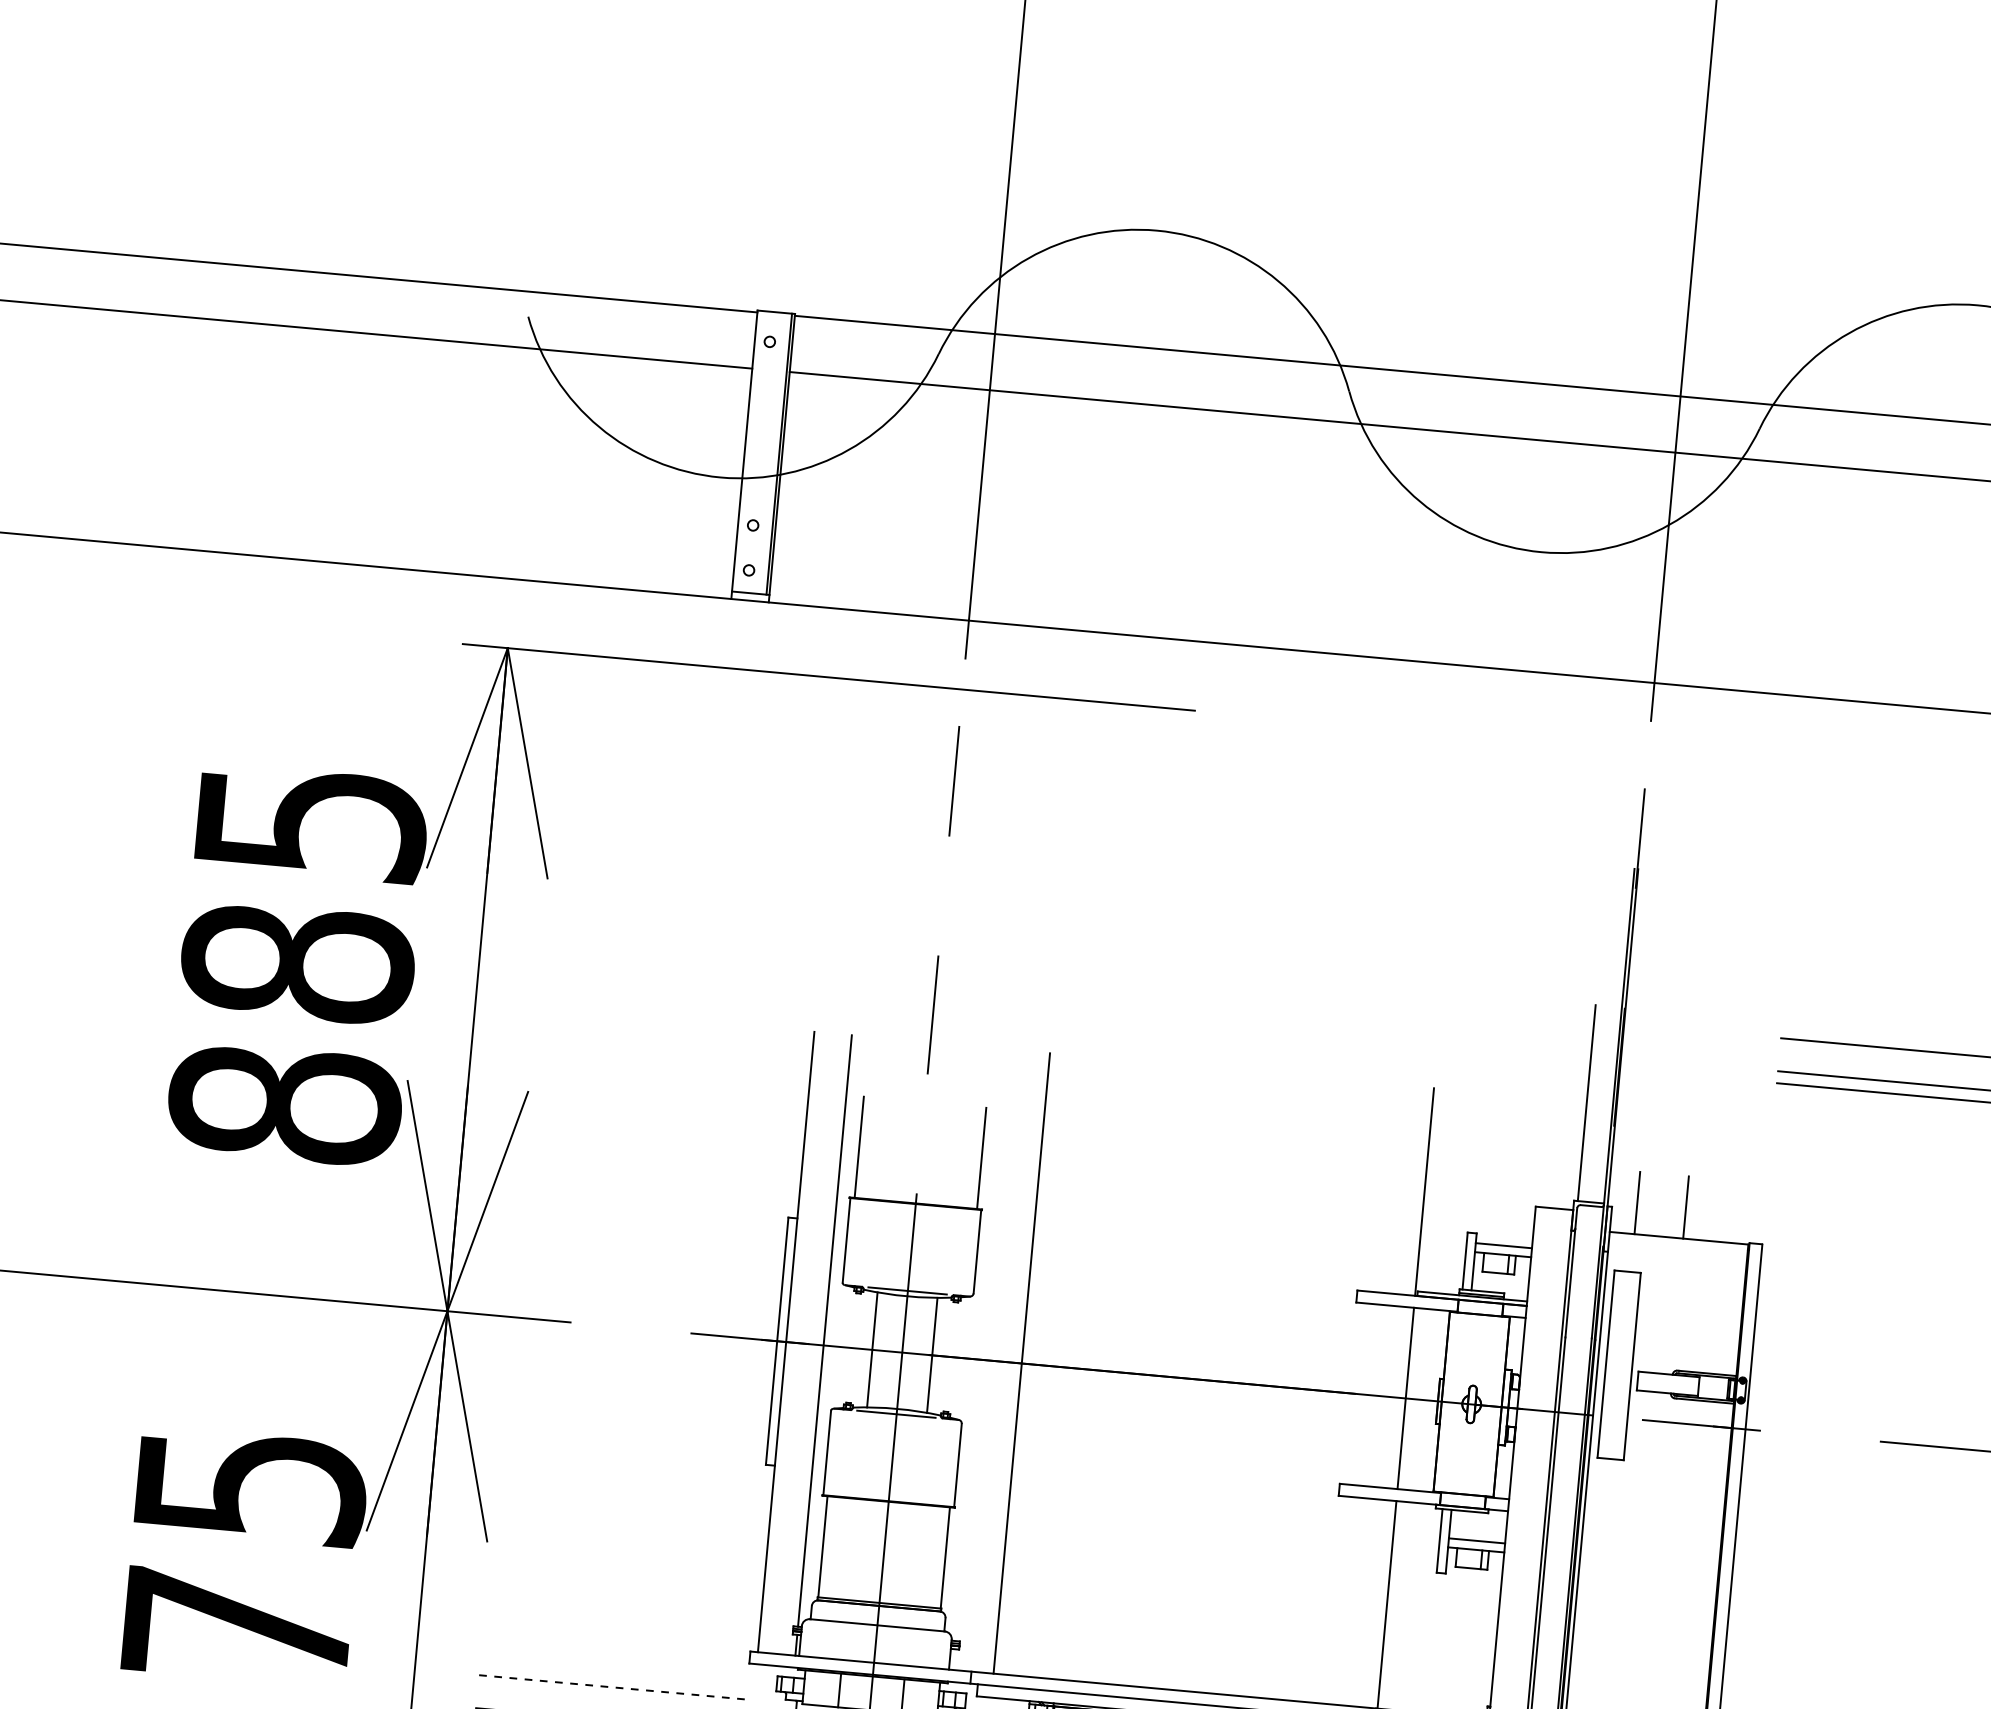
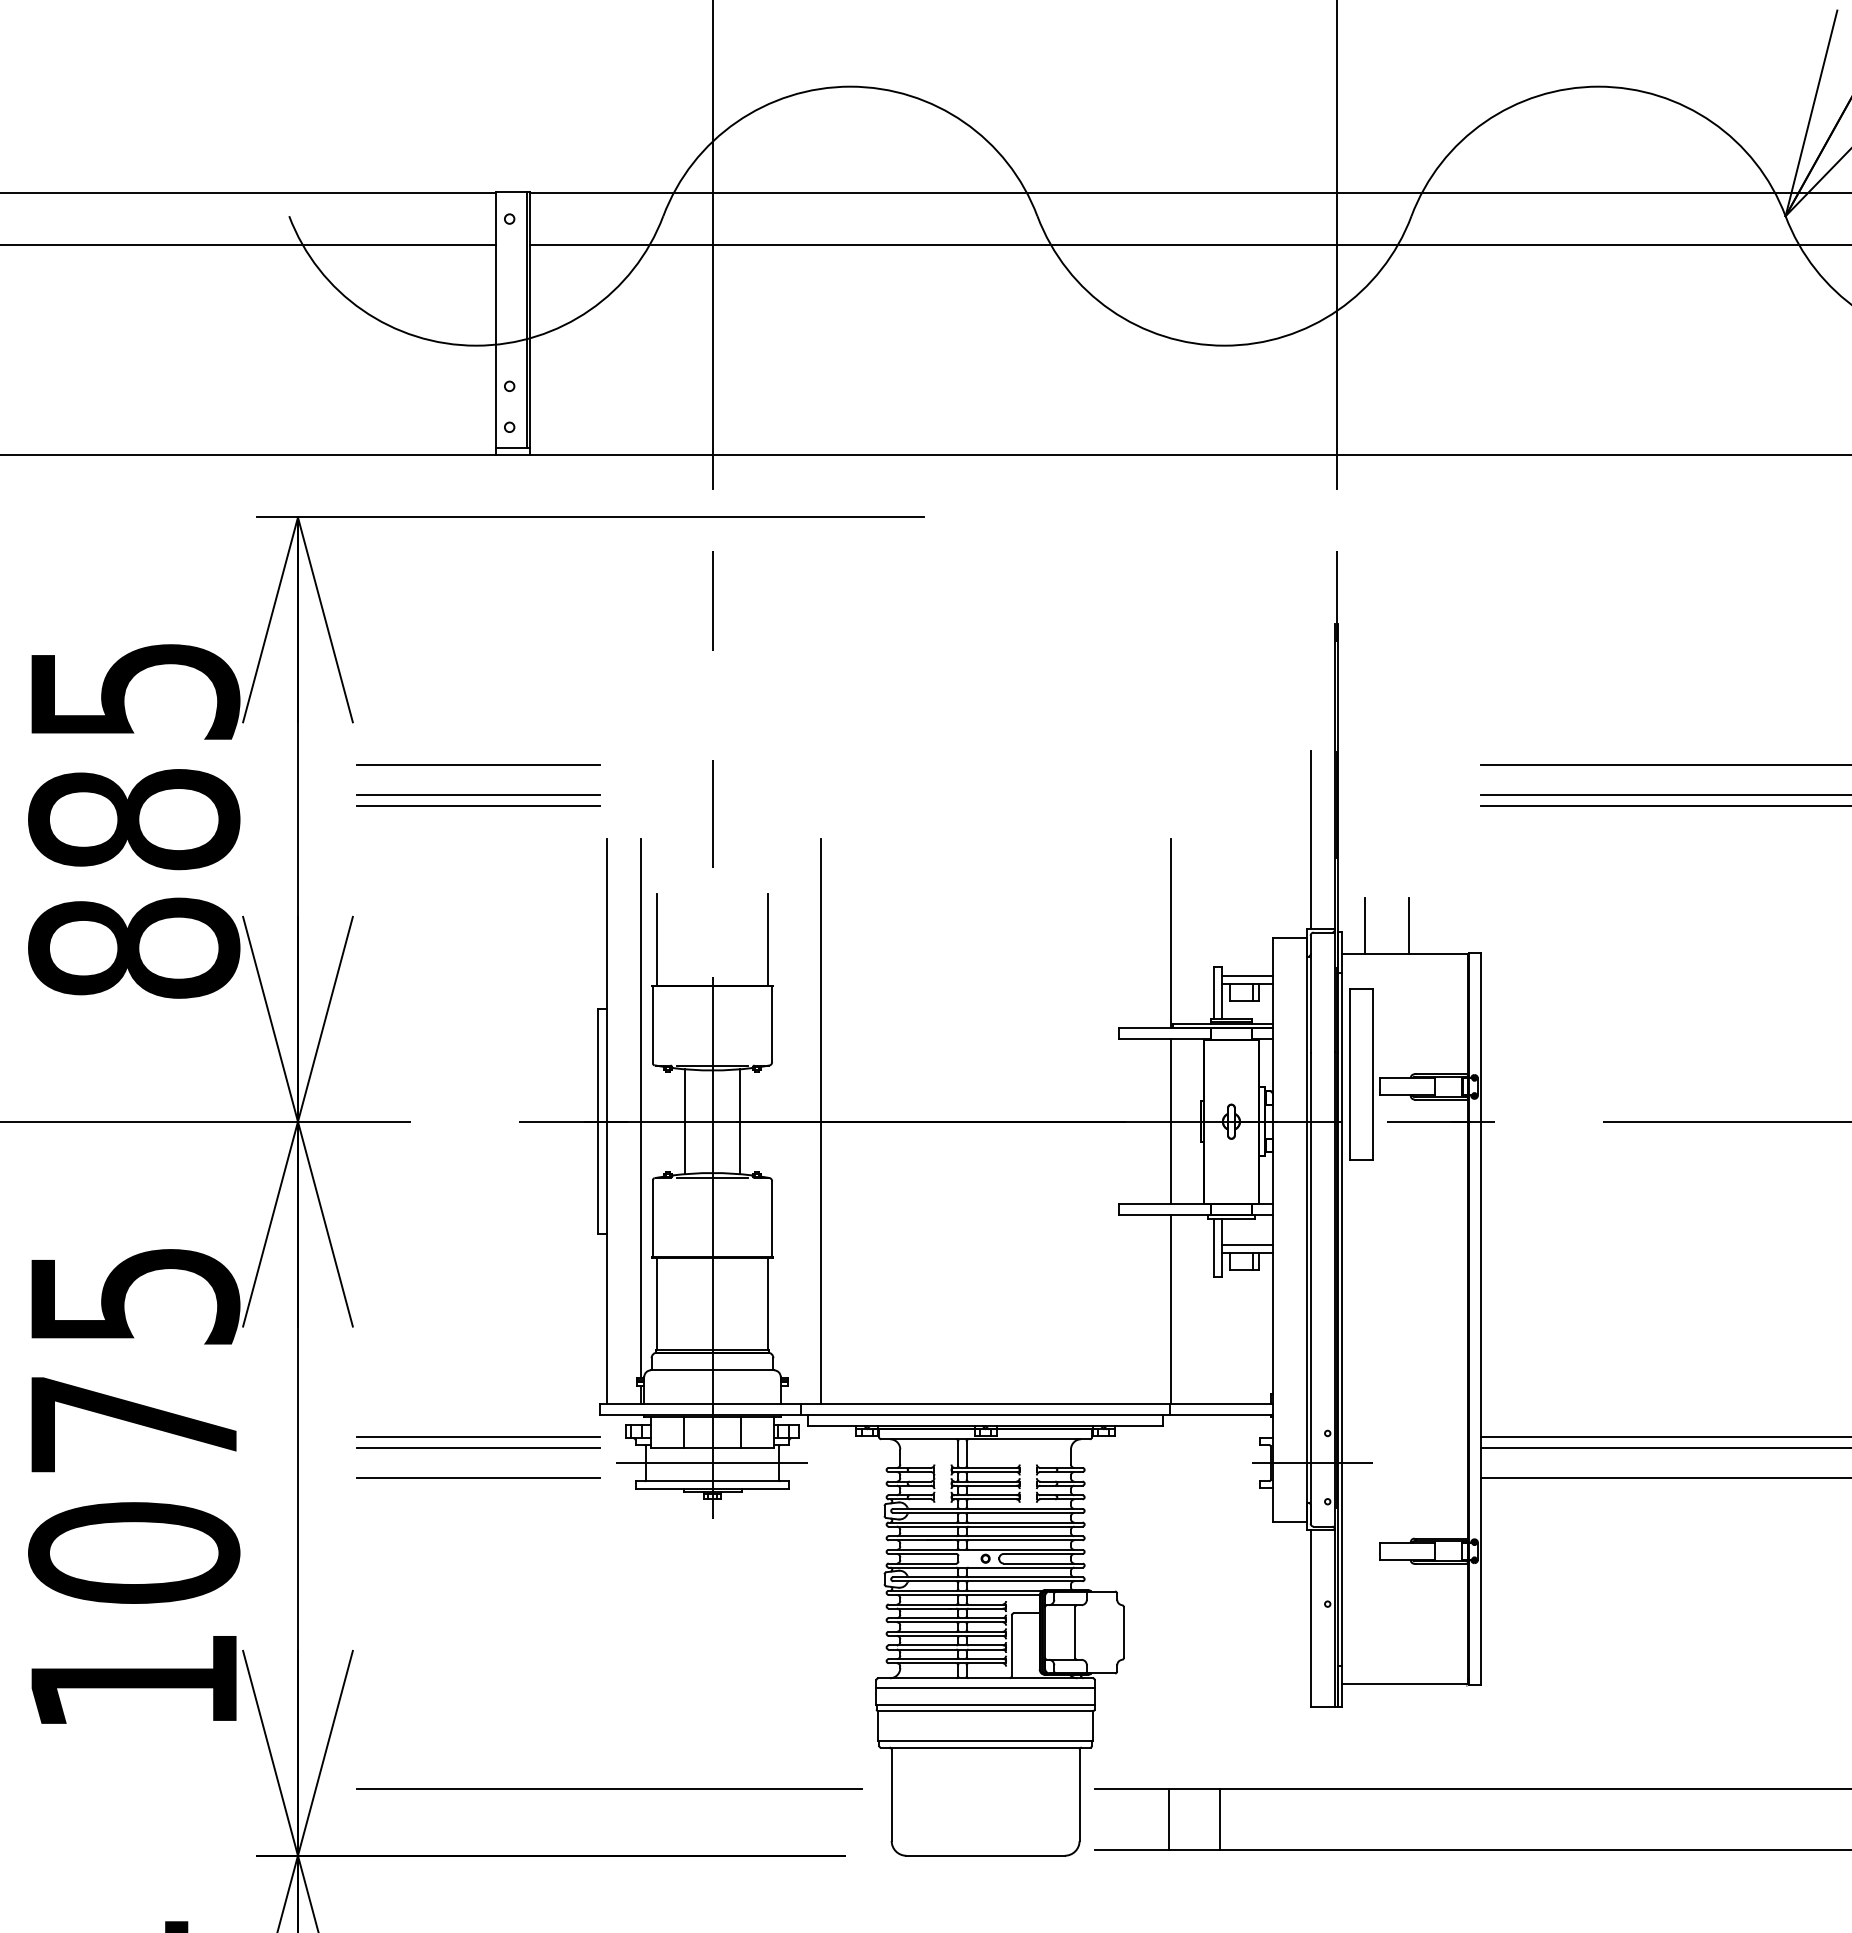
line: (680, 938) -> (477, 765), added
line: (677, 971) -> (477, 795), added
line: (675, 983) -> (477, 806), added
line: (612, 1675) -> (477, 1437), added
line: (612, 1687) -> (478, 1448), dashed -> solid

